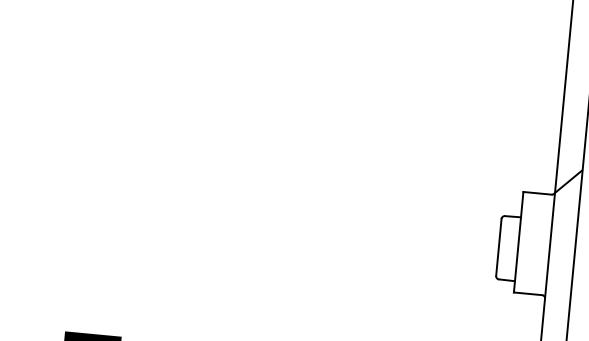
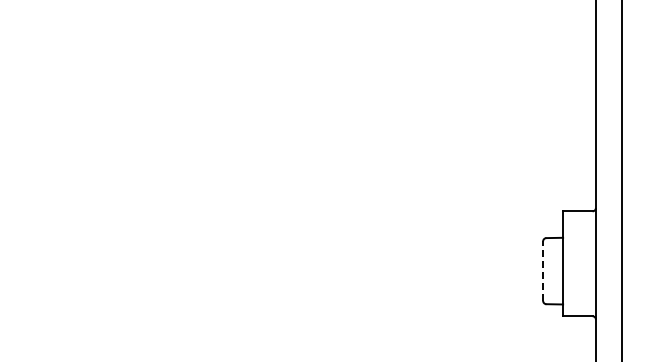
hatch: (568, 180) -> (608, 195), removed
line: (499, 247) -> (543, 271), solid -> dashed

